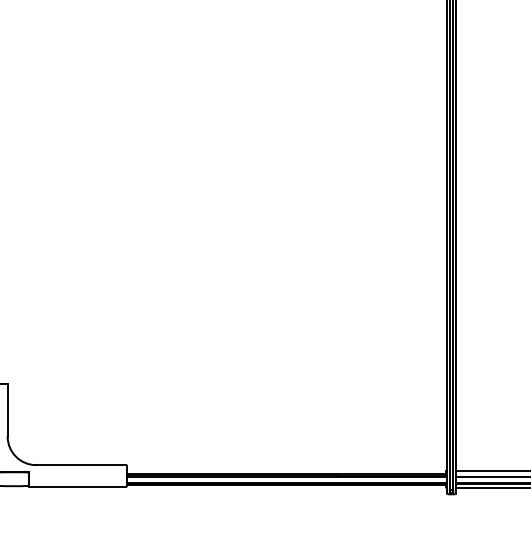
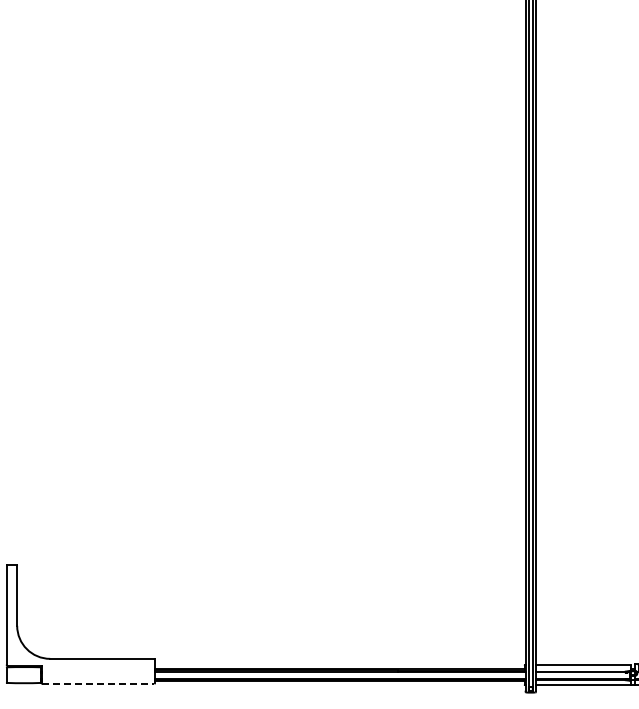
line: (77, 486) -> (98, 683), solid -> dashed

